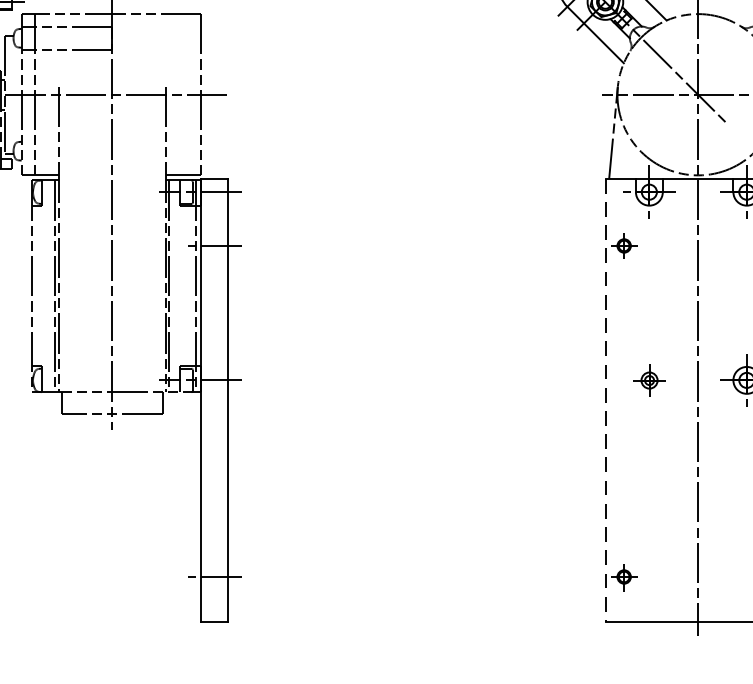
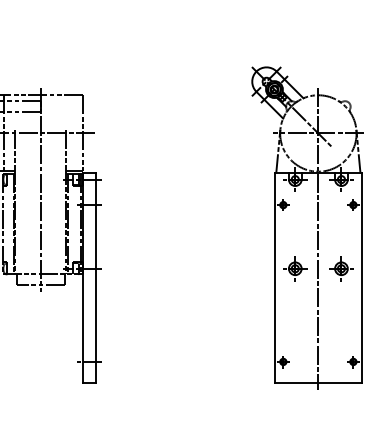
part: (649, 379) -> (295, 268), size x1.67
line: (605, 400) -> (274, 278), dashed -> solid

